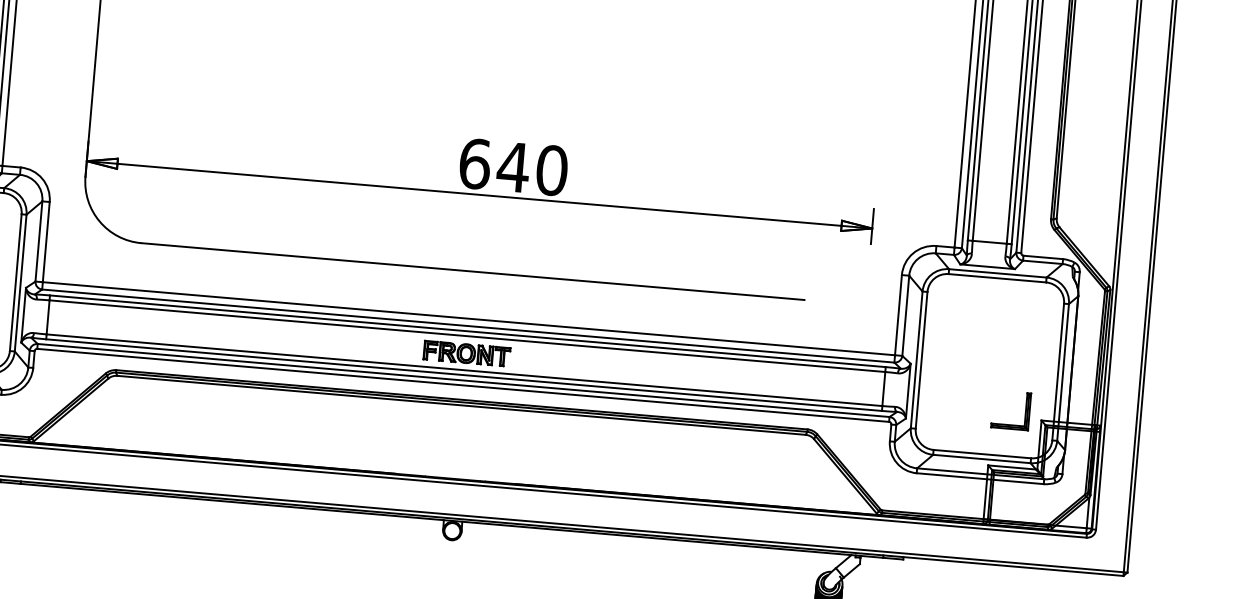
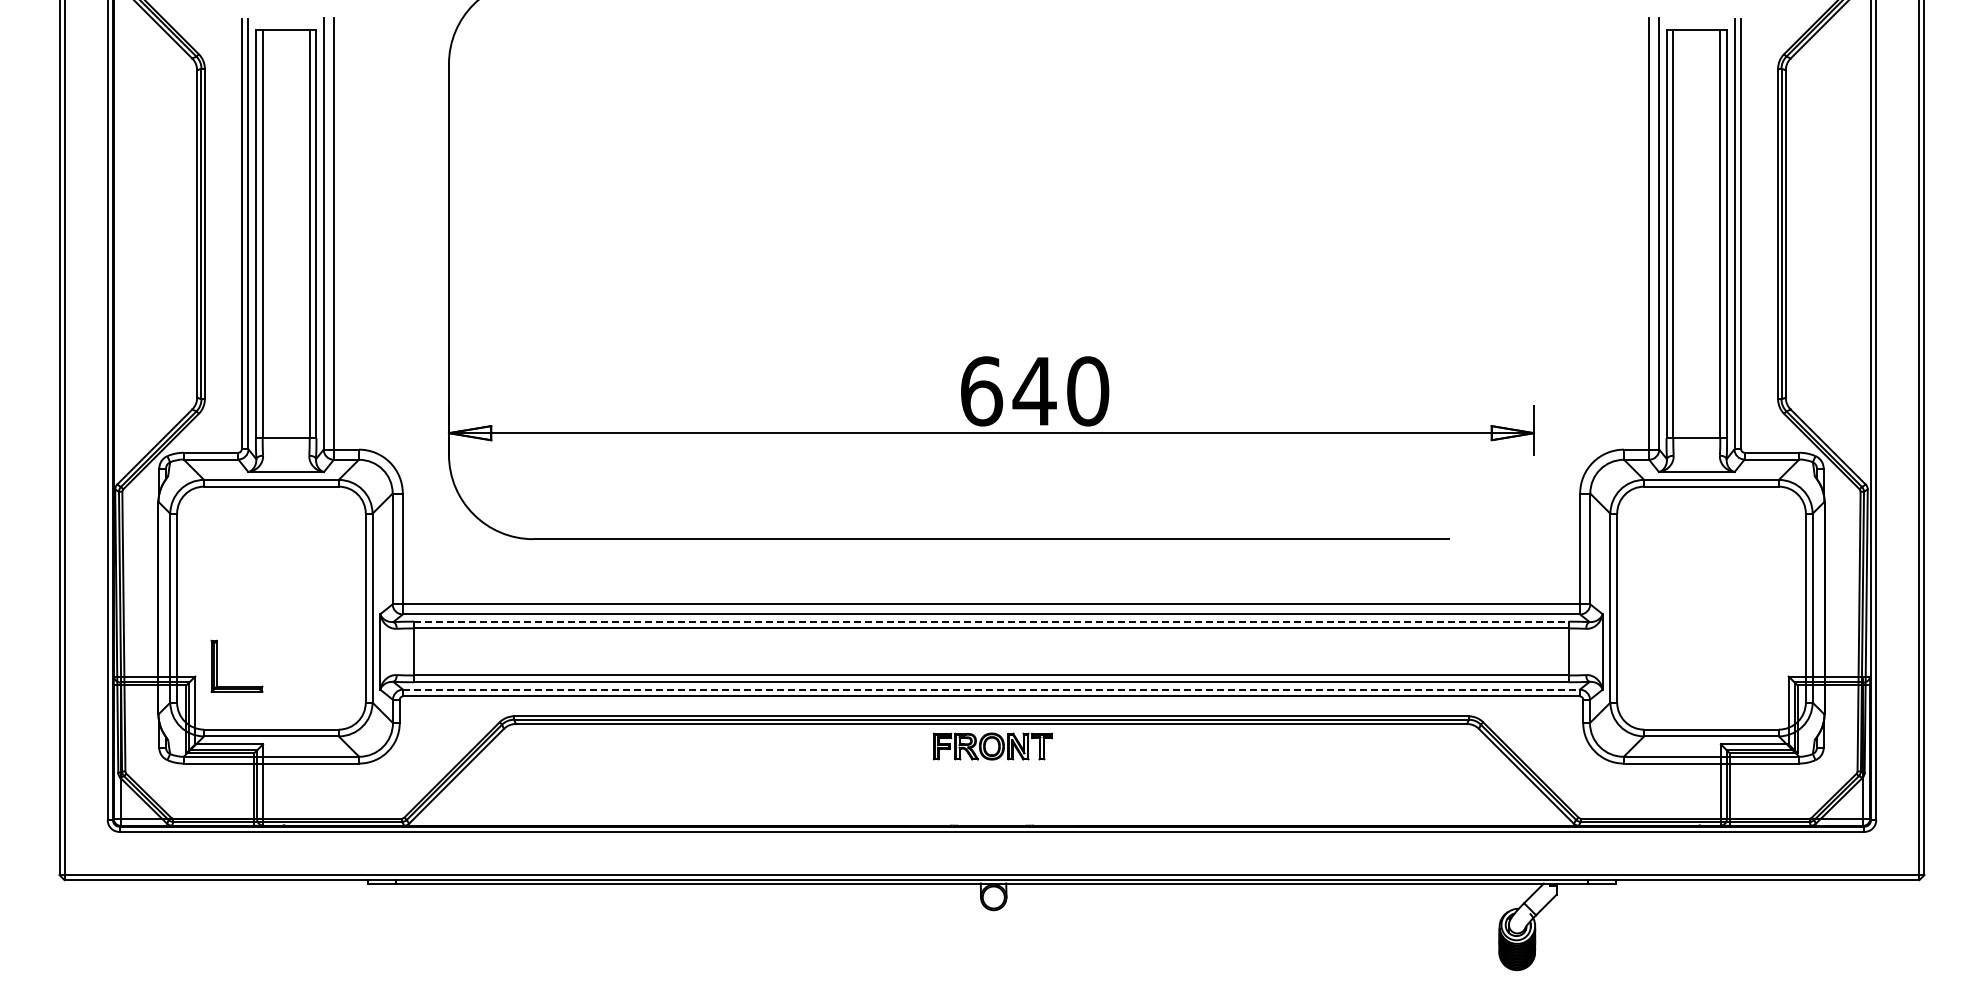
line: (468, 331) -> (992, 621), solid -> dashed
part: (466, 353) -> (992, 746), moved
line: (463, 380) -> (991, 689), solid -> dashed
part: (1025, 411) -> (1765, 665), removed

